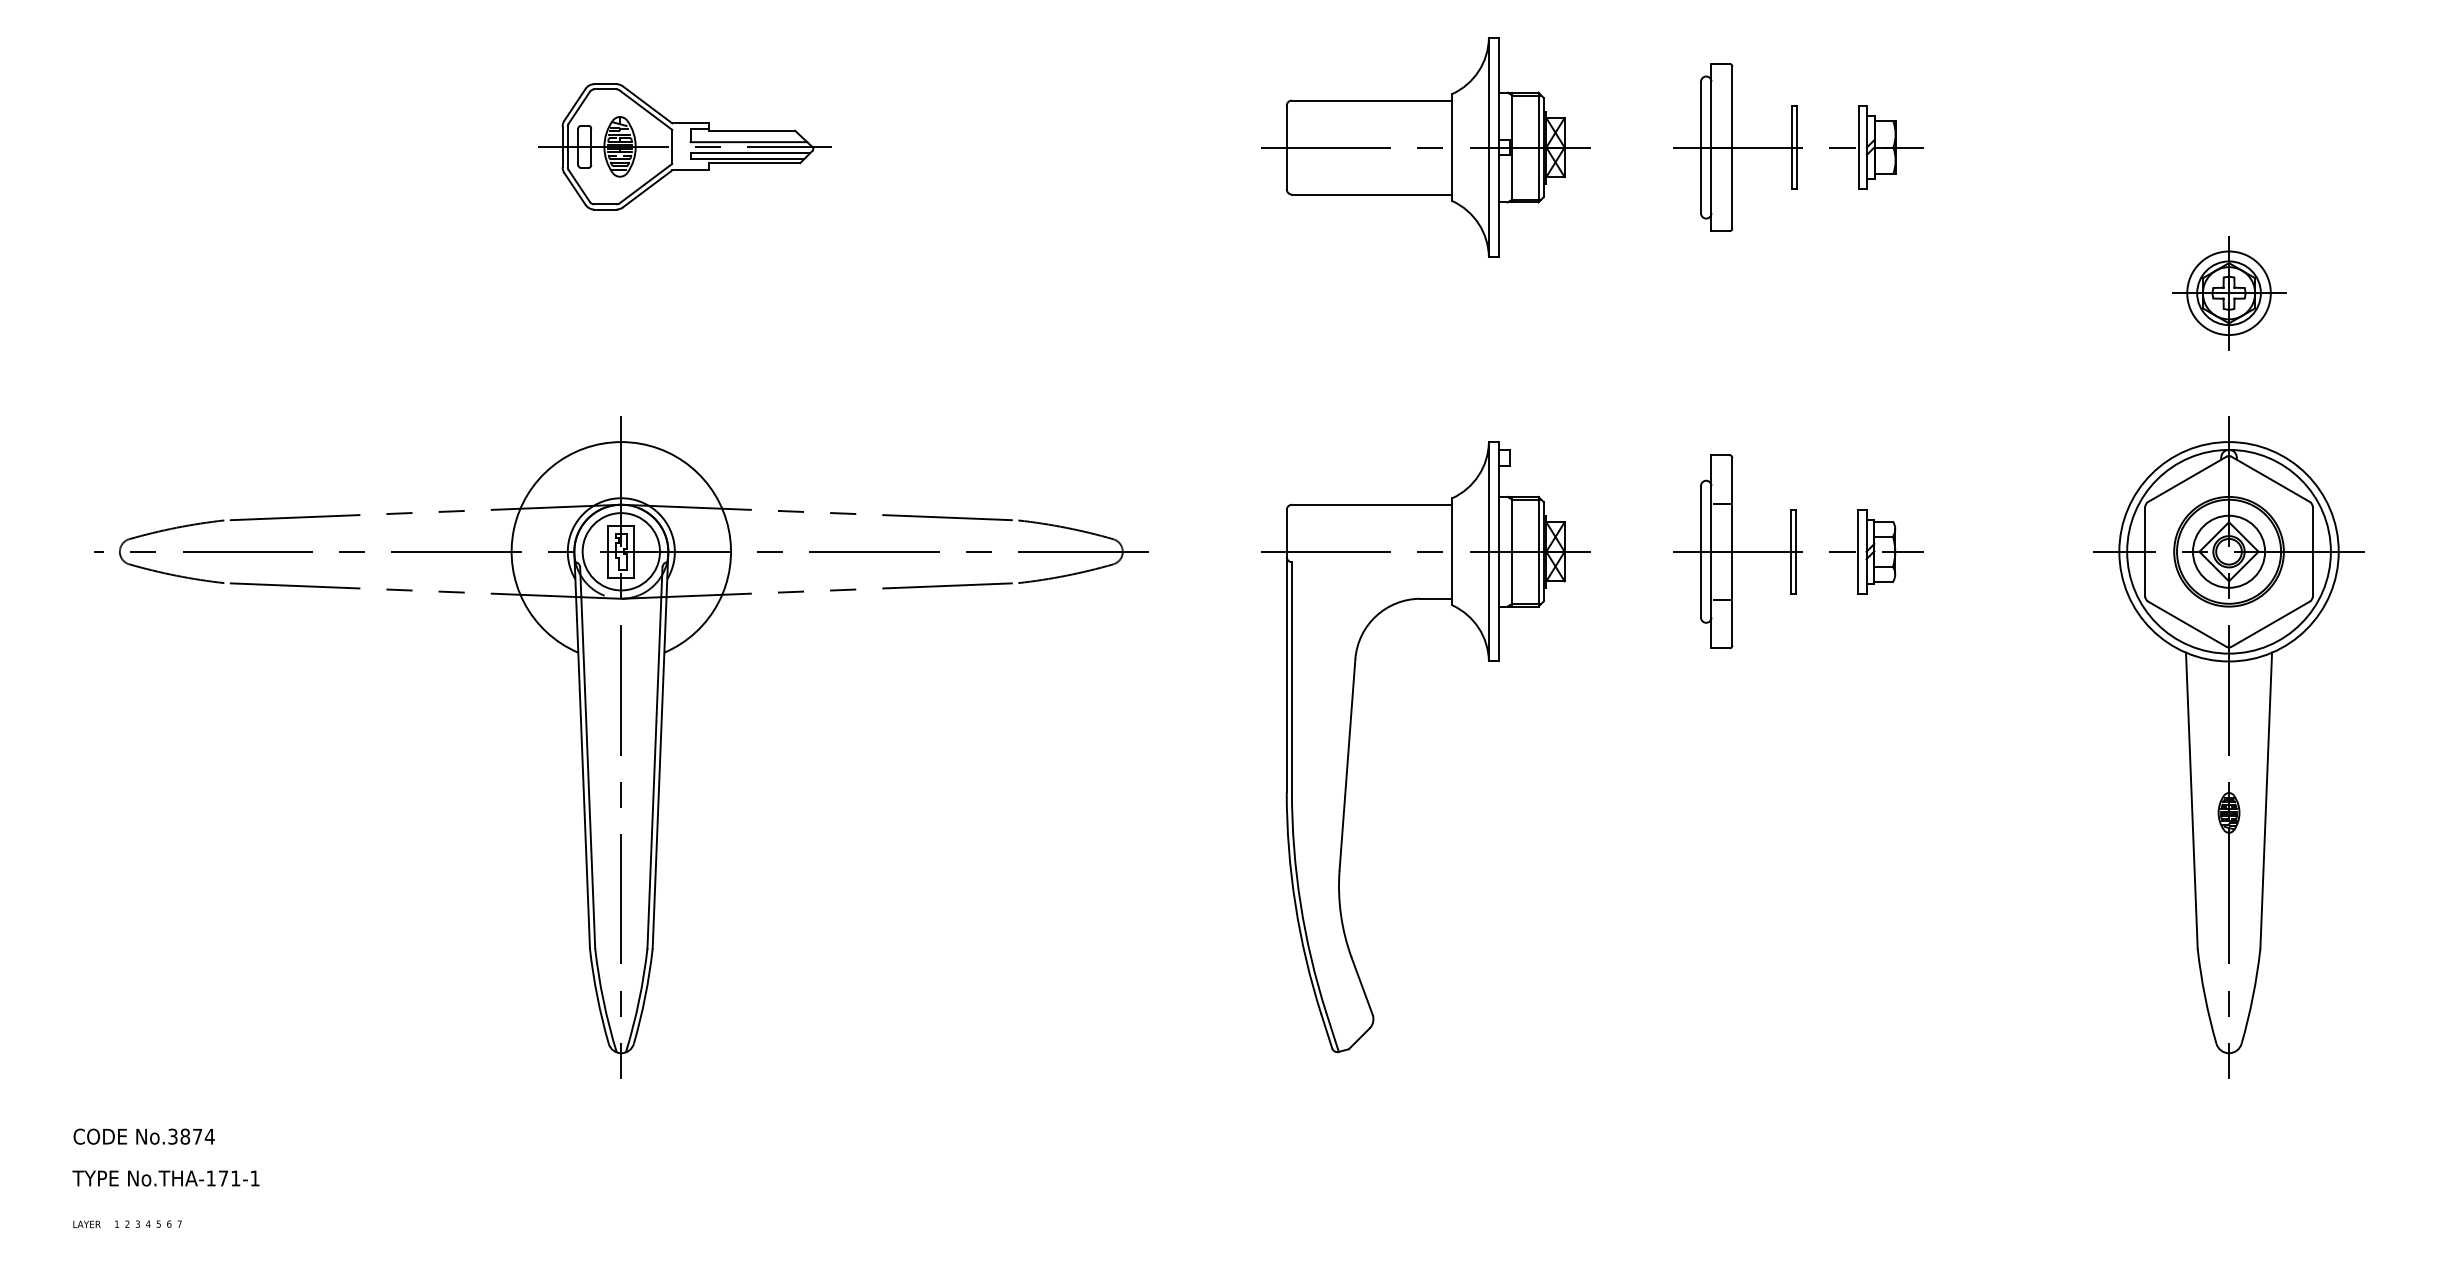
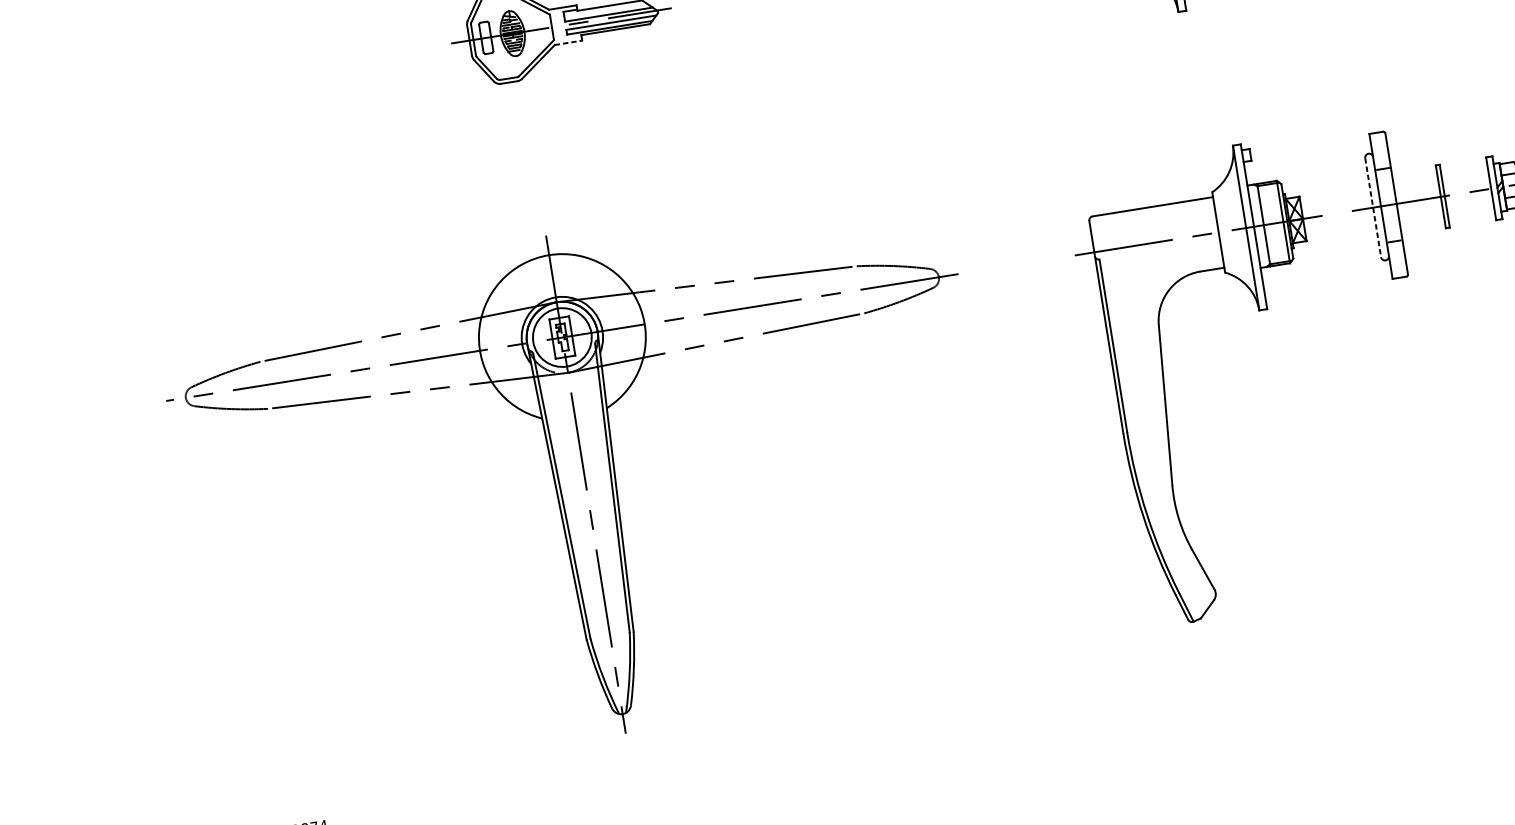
line: (691, 170) -> (569, 42), solid -> dashed
line: (1701, 551) -> (1373, 207), solid -> dashed
part: (1350, 741) -> (1165, 387), moved

